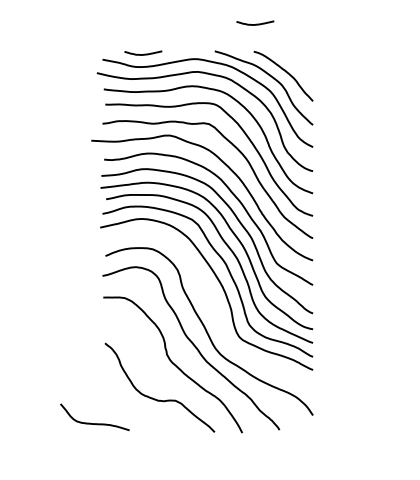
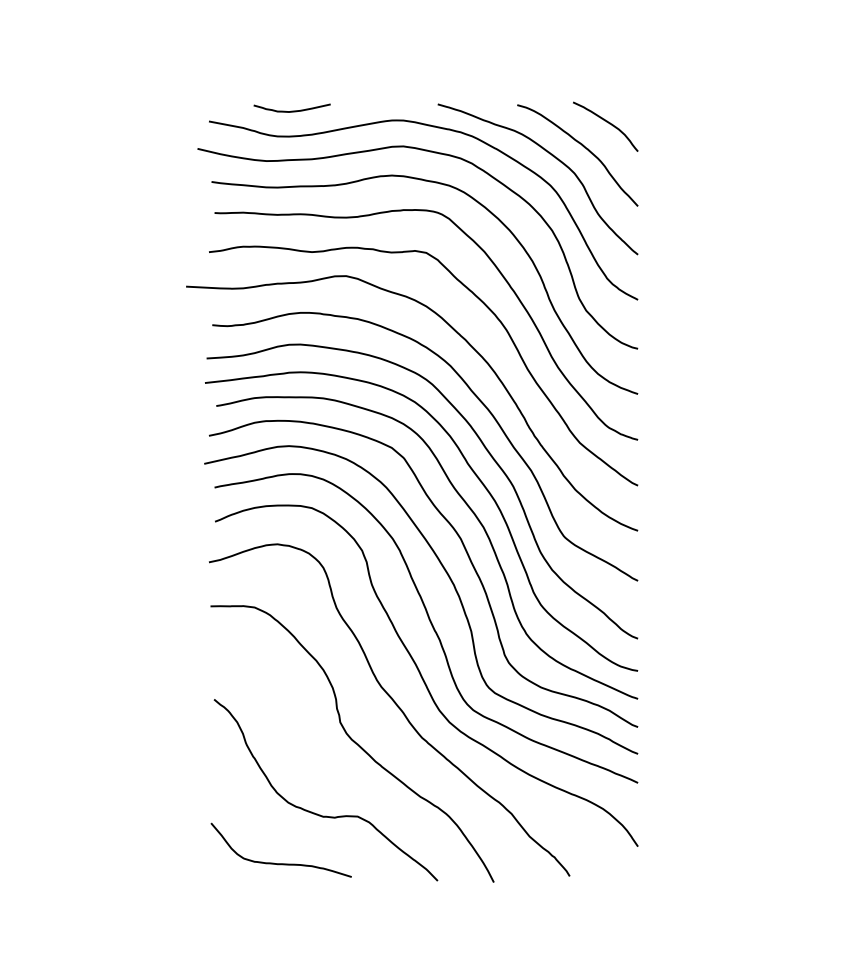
curve: (256, 23) -> (522, 47), removed
curve: (297, 60) -> (606, 123), added
curve: (211, 307) -> (431, 626), added
curve: (94, 423) -> (280, 862), moved

